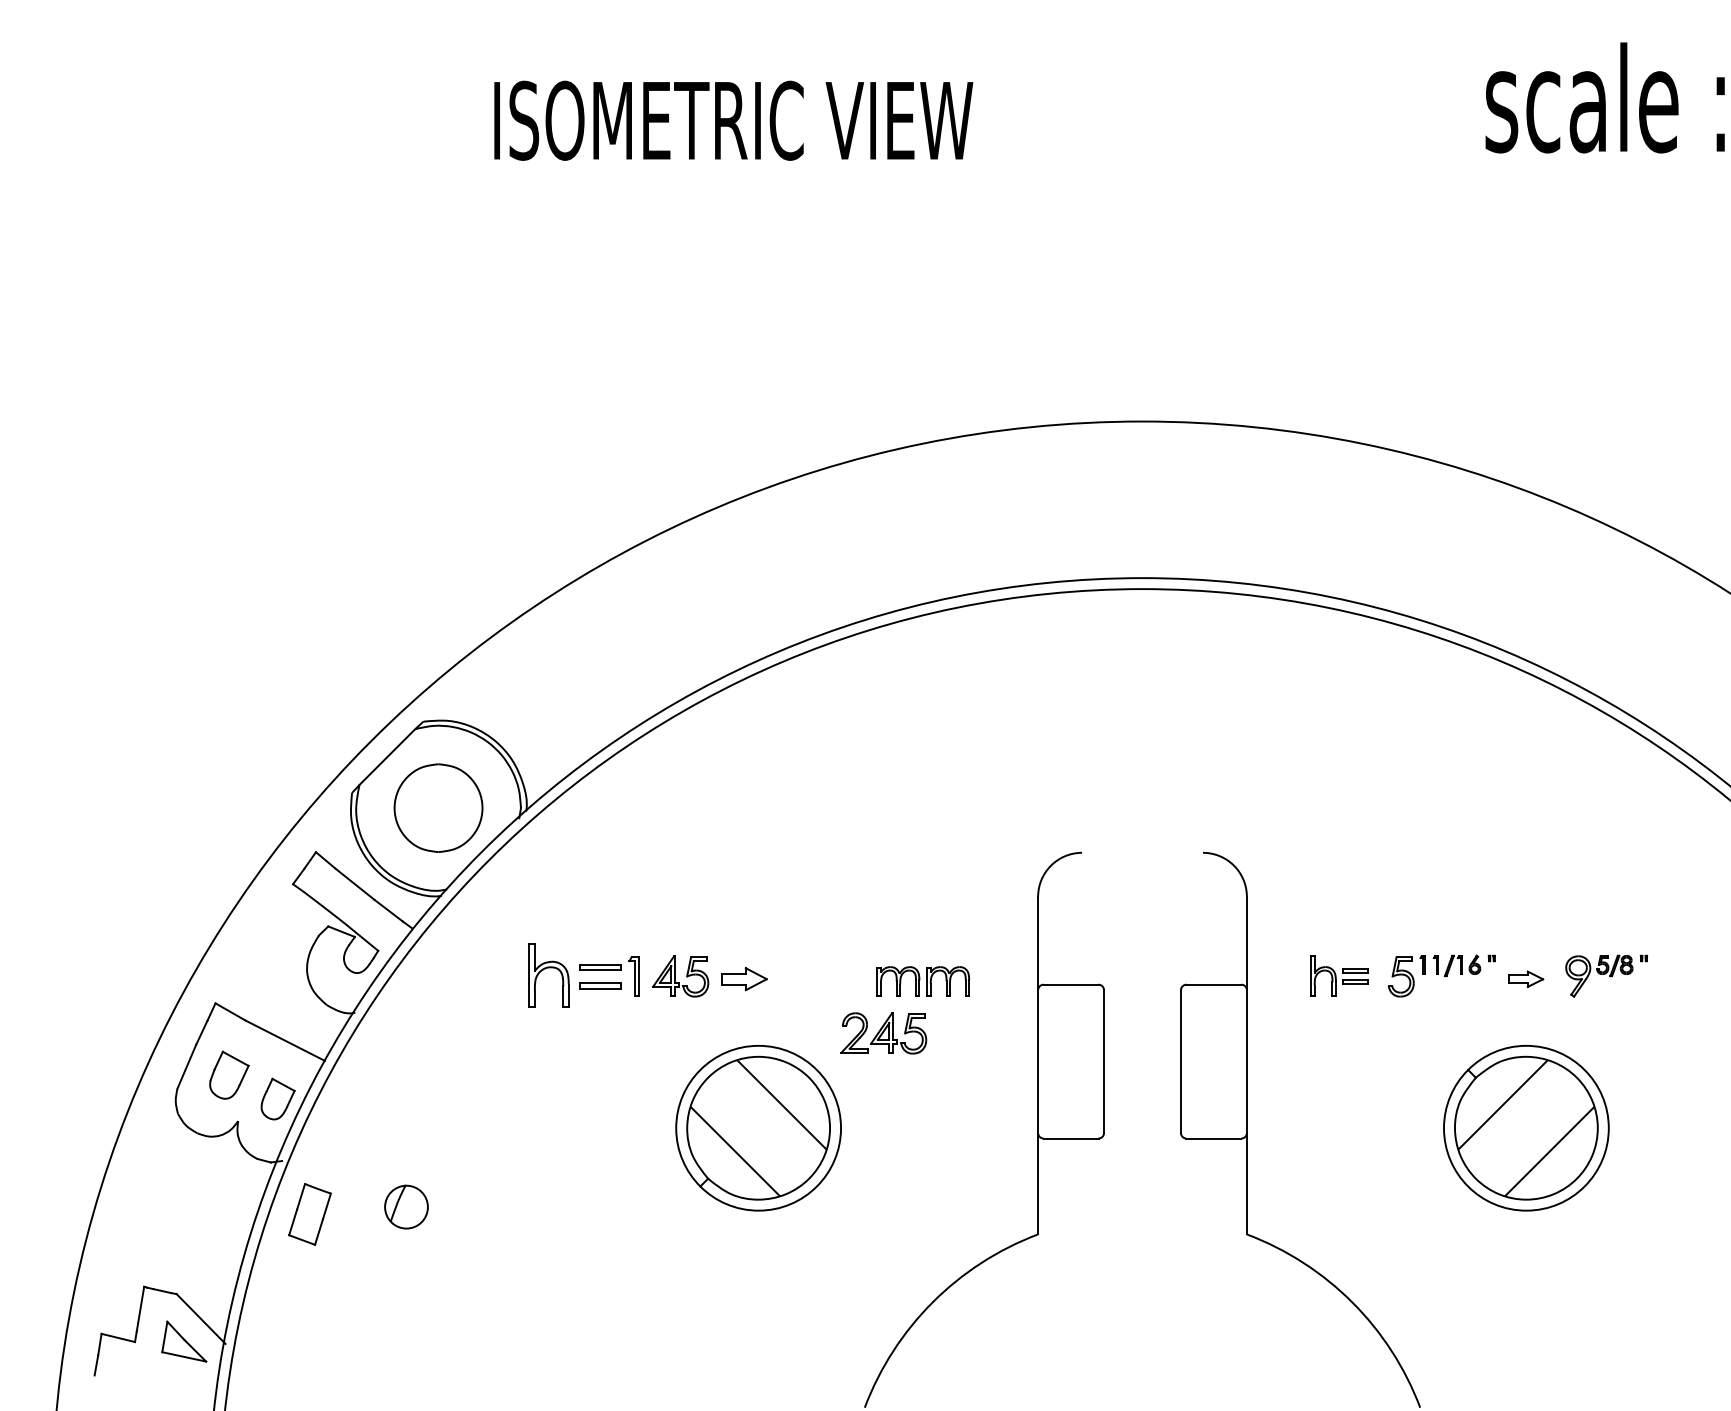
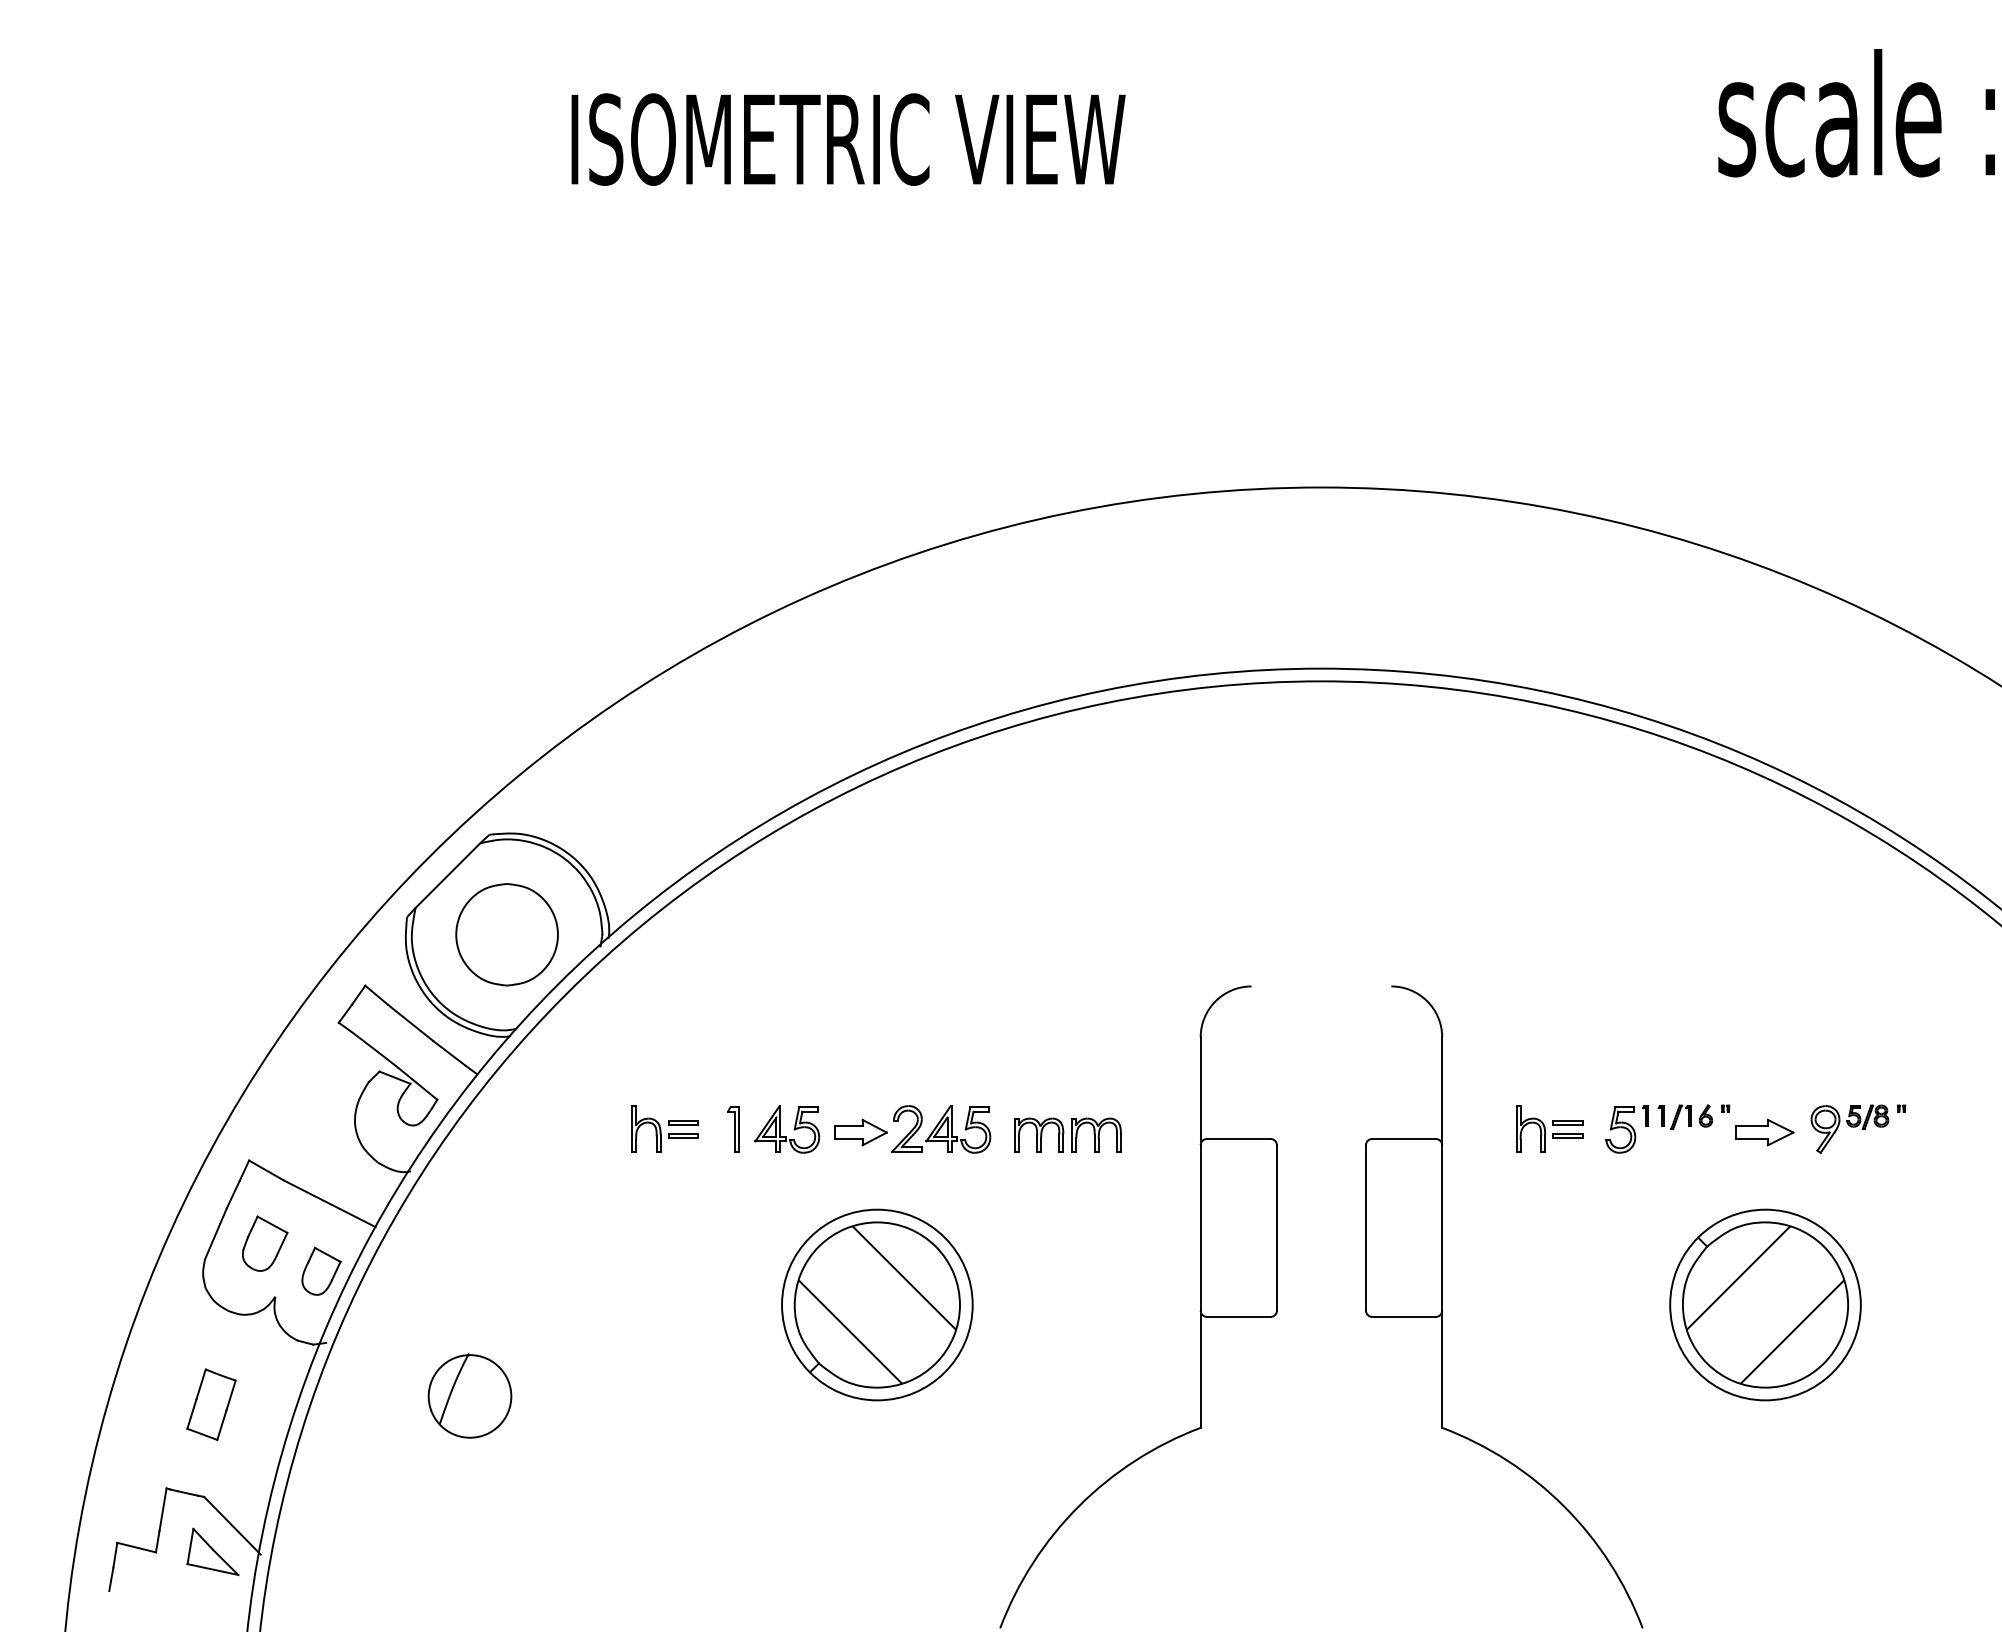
part: (575, 975) -> (665, 1128), size x0.62
part: (1525, 979) -> (1764, 1132), size x1.43
part: (883, 1033) -> (940, 1129), moved
part: (406, 1206) -> (470, 1395), size x1.67
part: (309, 1214) -> (210, 1404), moved

